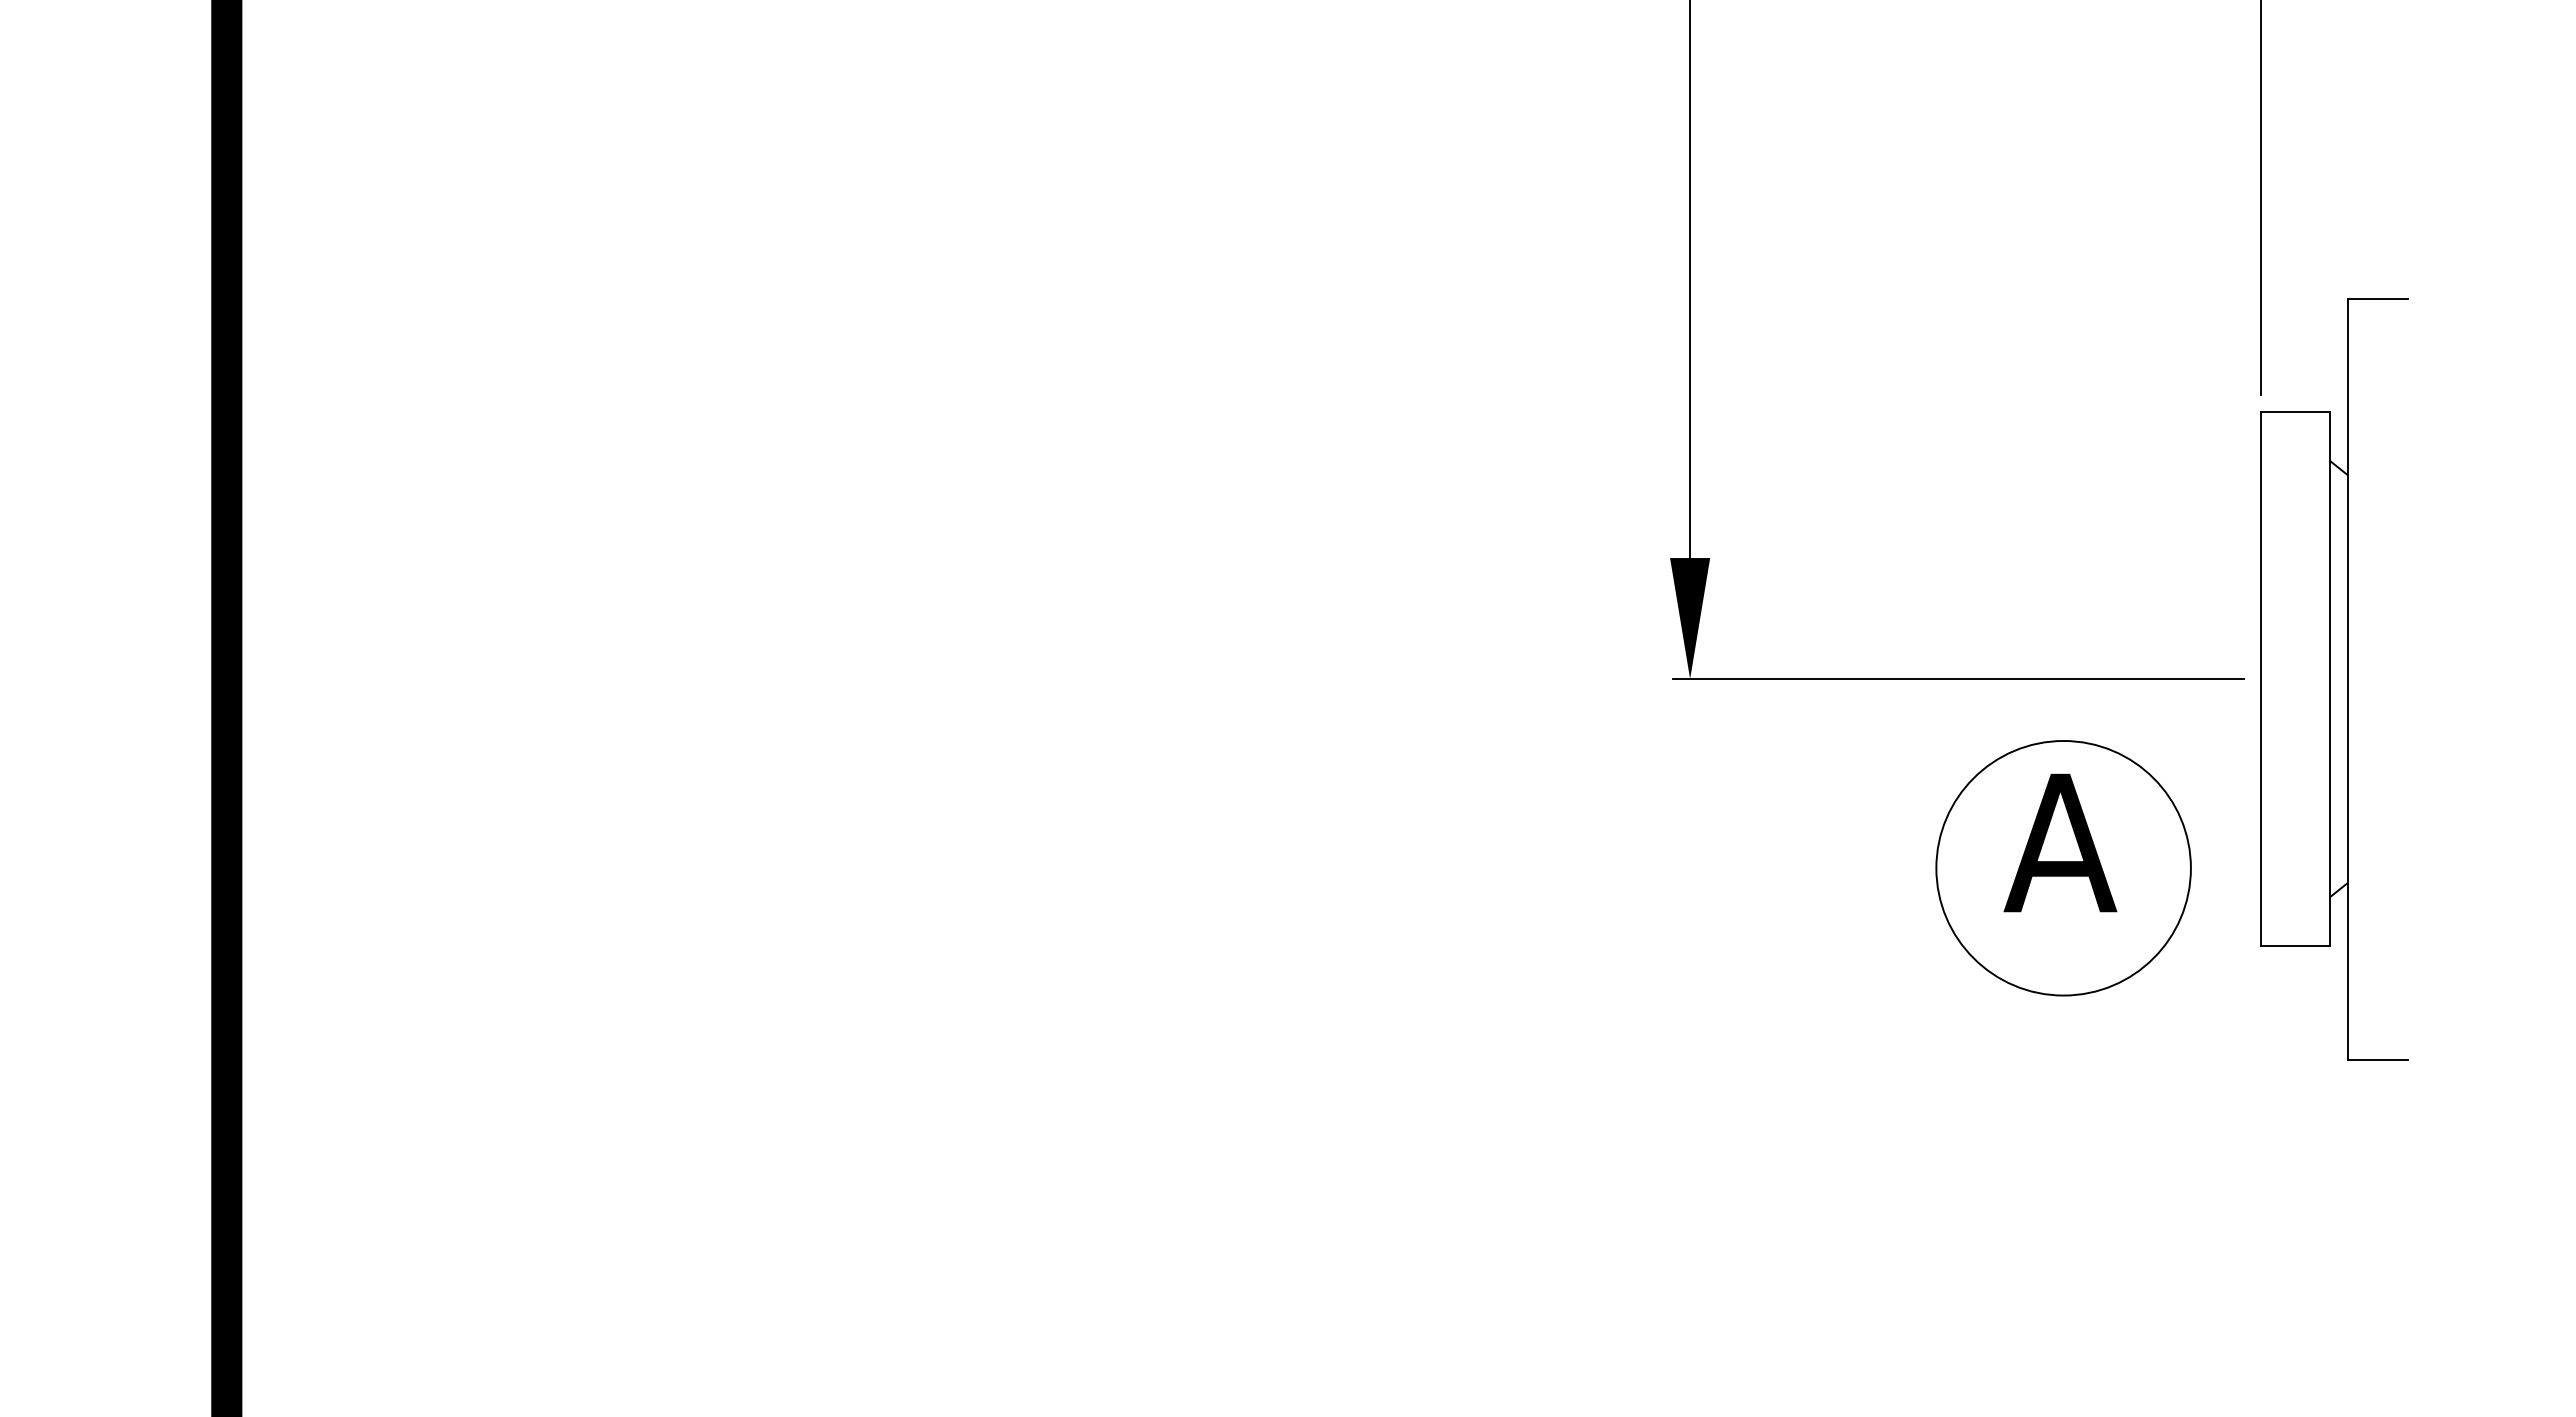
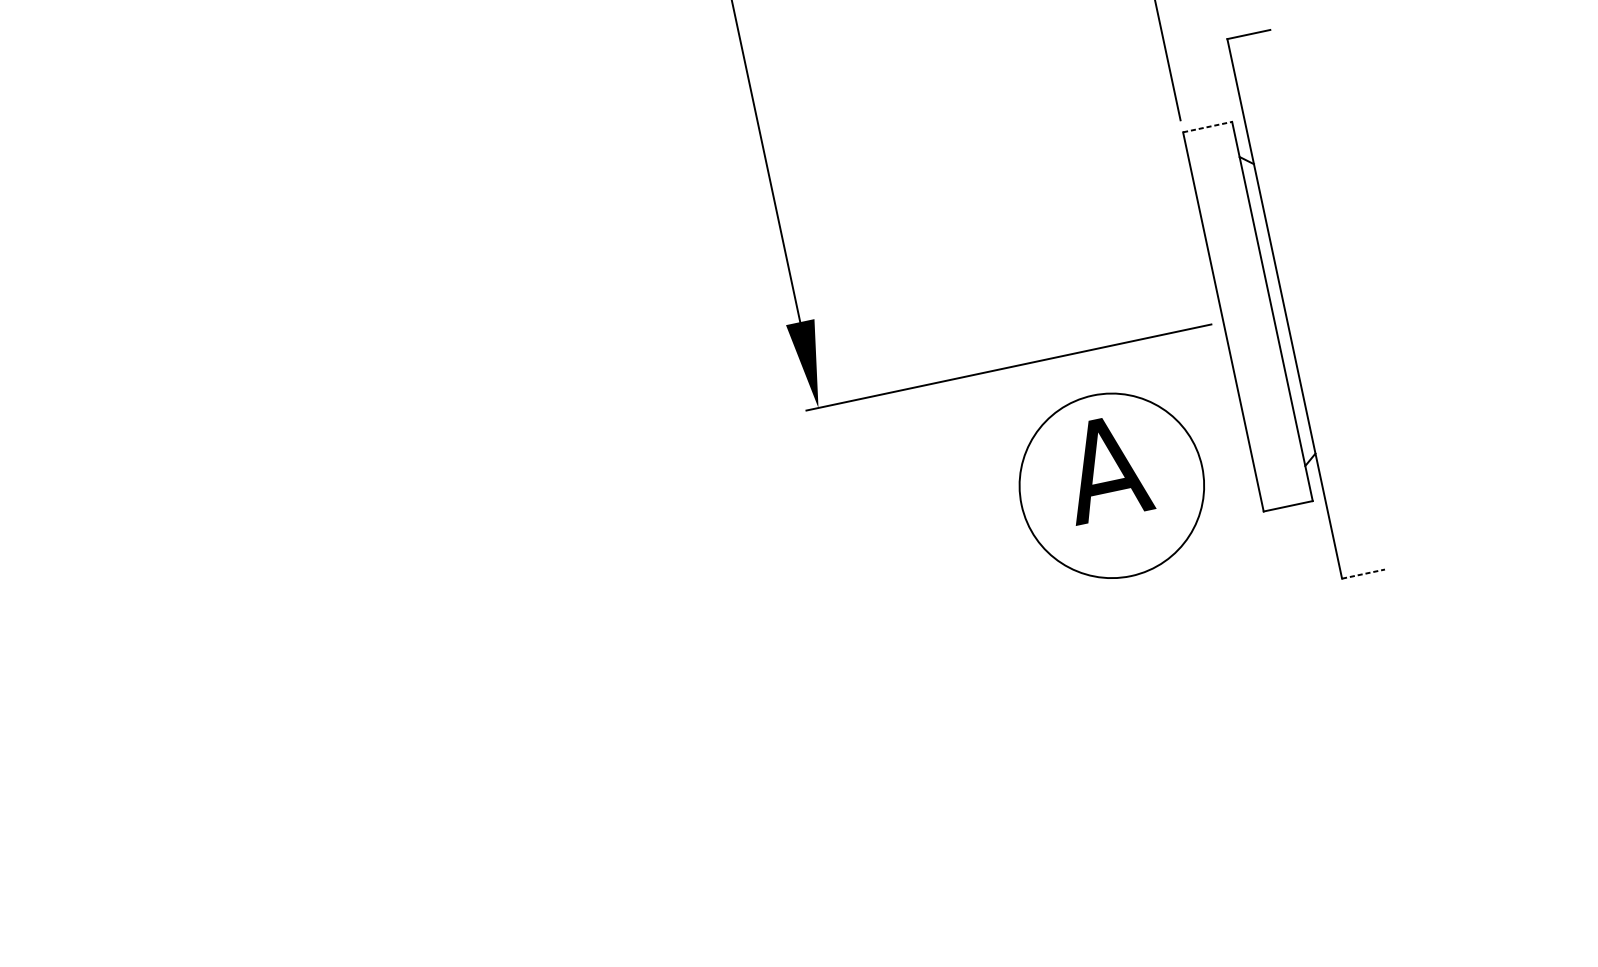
line: (2295, 411) -> (1207, 126), solid -> dashed
line: (2378, 1059) -> (1363, 574), solid -> dashed

